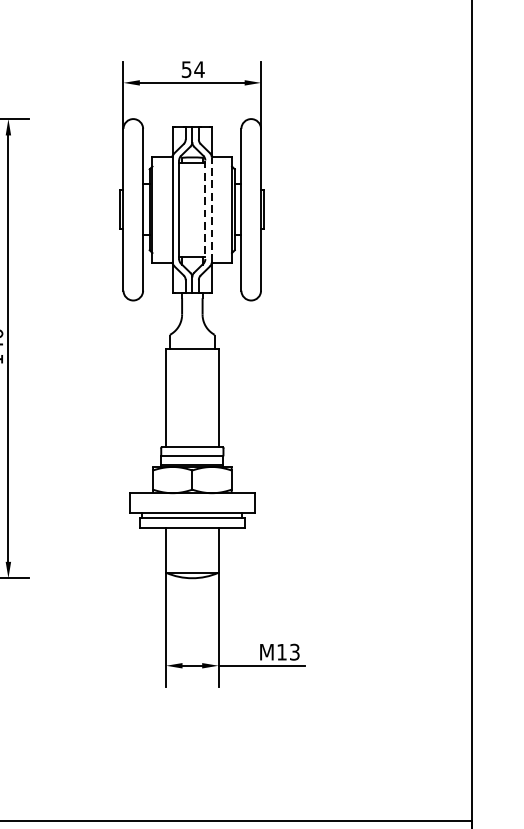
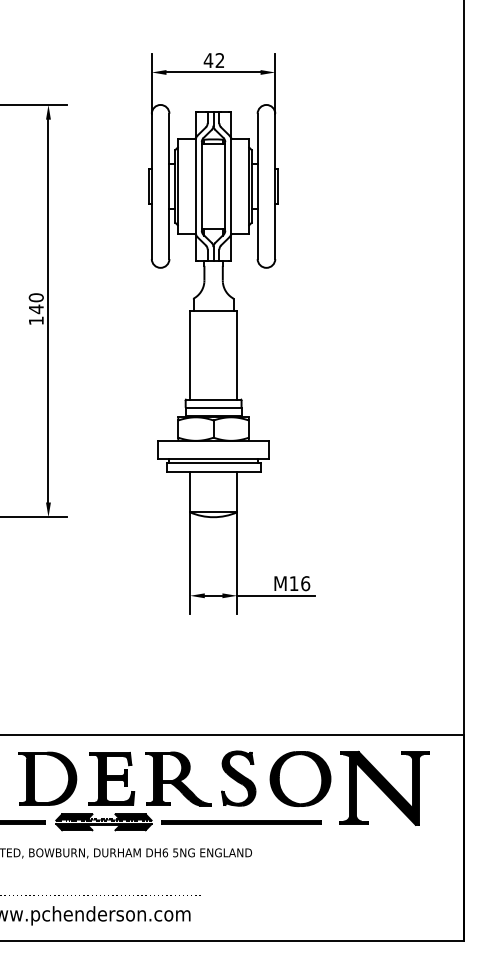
text: (192, 69) -> (213, 60), 54 -> 42
line: (205, 209) -> (225, 186), dashed -> solid
line: (212, 209) -> (231, 186), dashed -> solid
text: (294, 652) -> (305, 583), 13 -> 16

